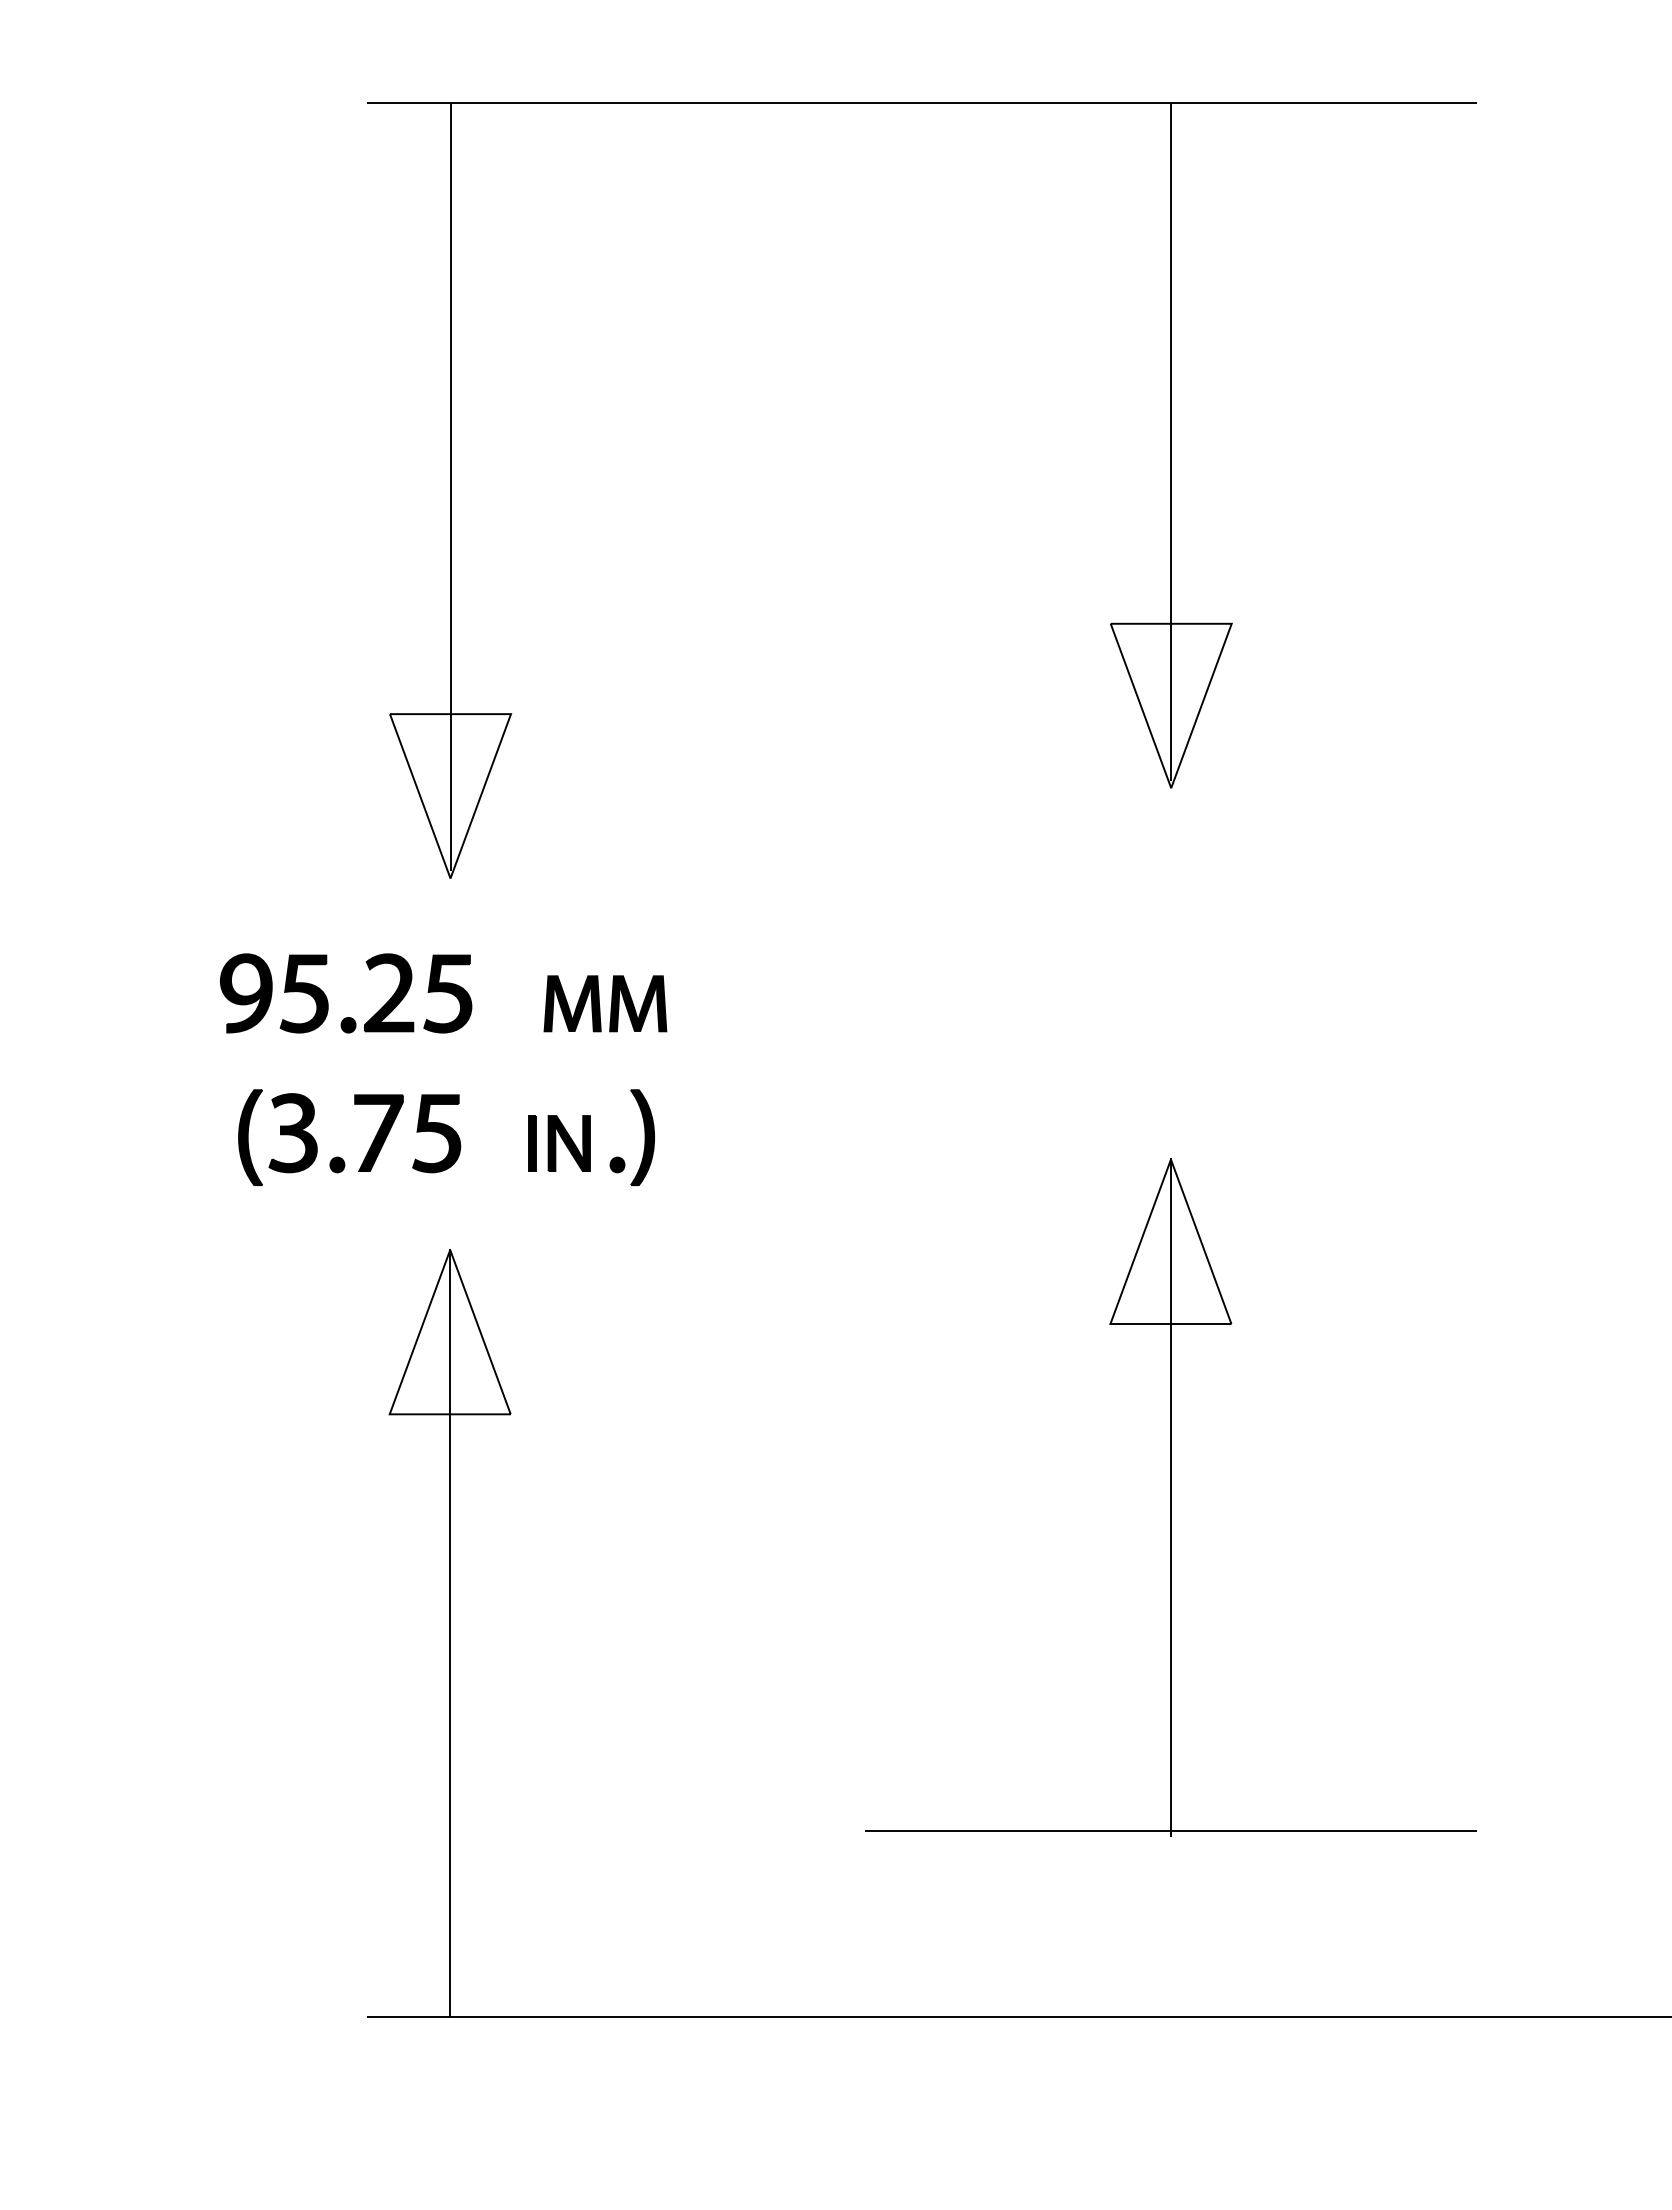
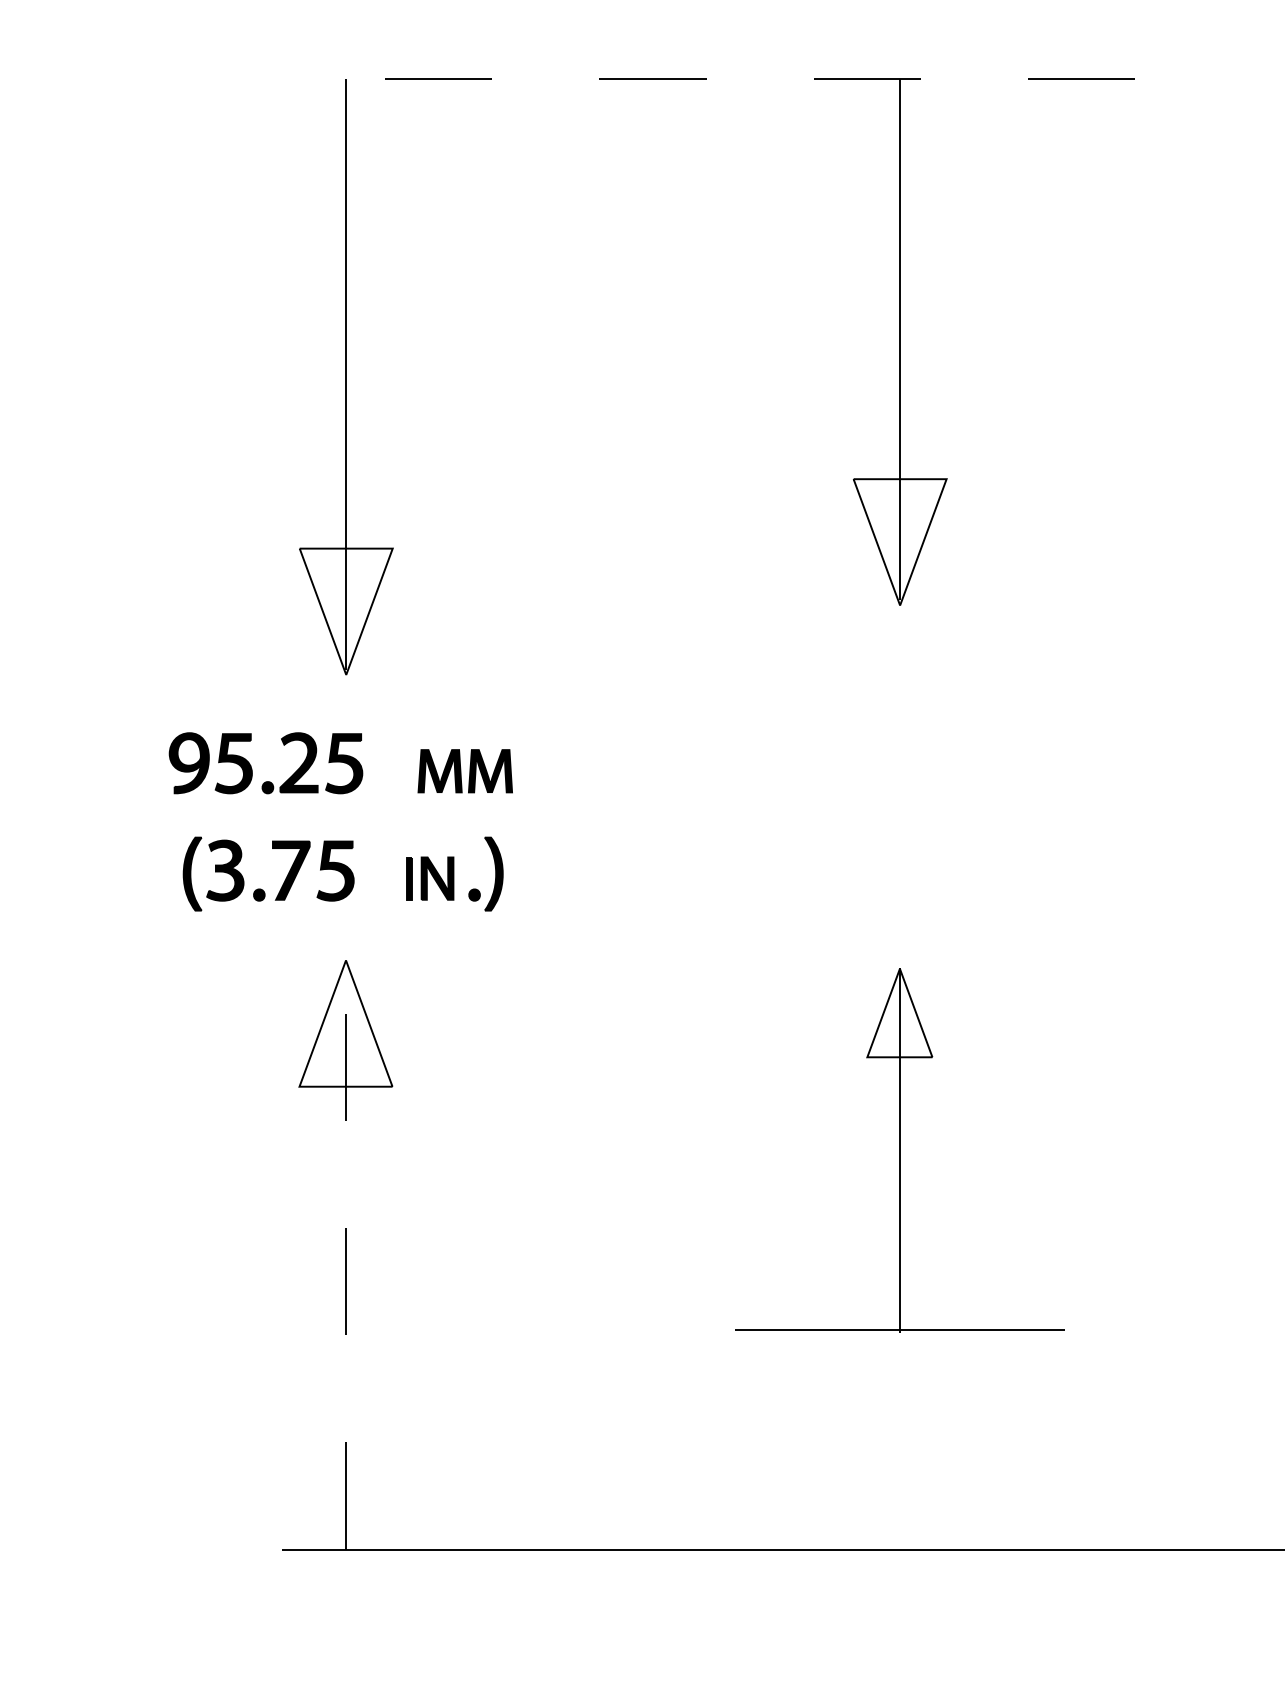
line: (921, 102) -> (708, 78), solid -> dashed
part: (1170, 1497) -> (899, 1150), size x0.7
line: (450, 1632) -> (346, 1254), solid -> dashed

